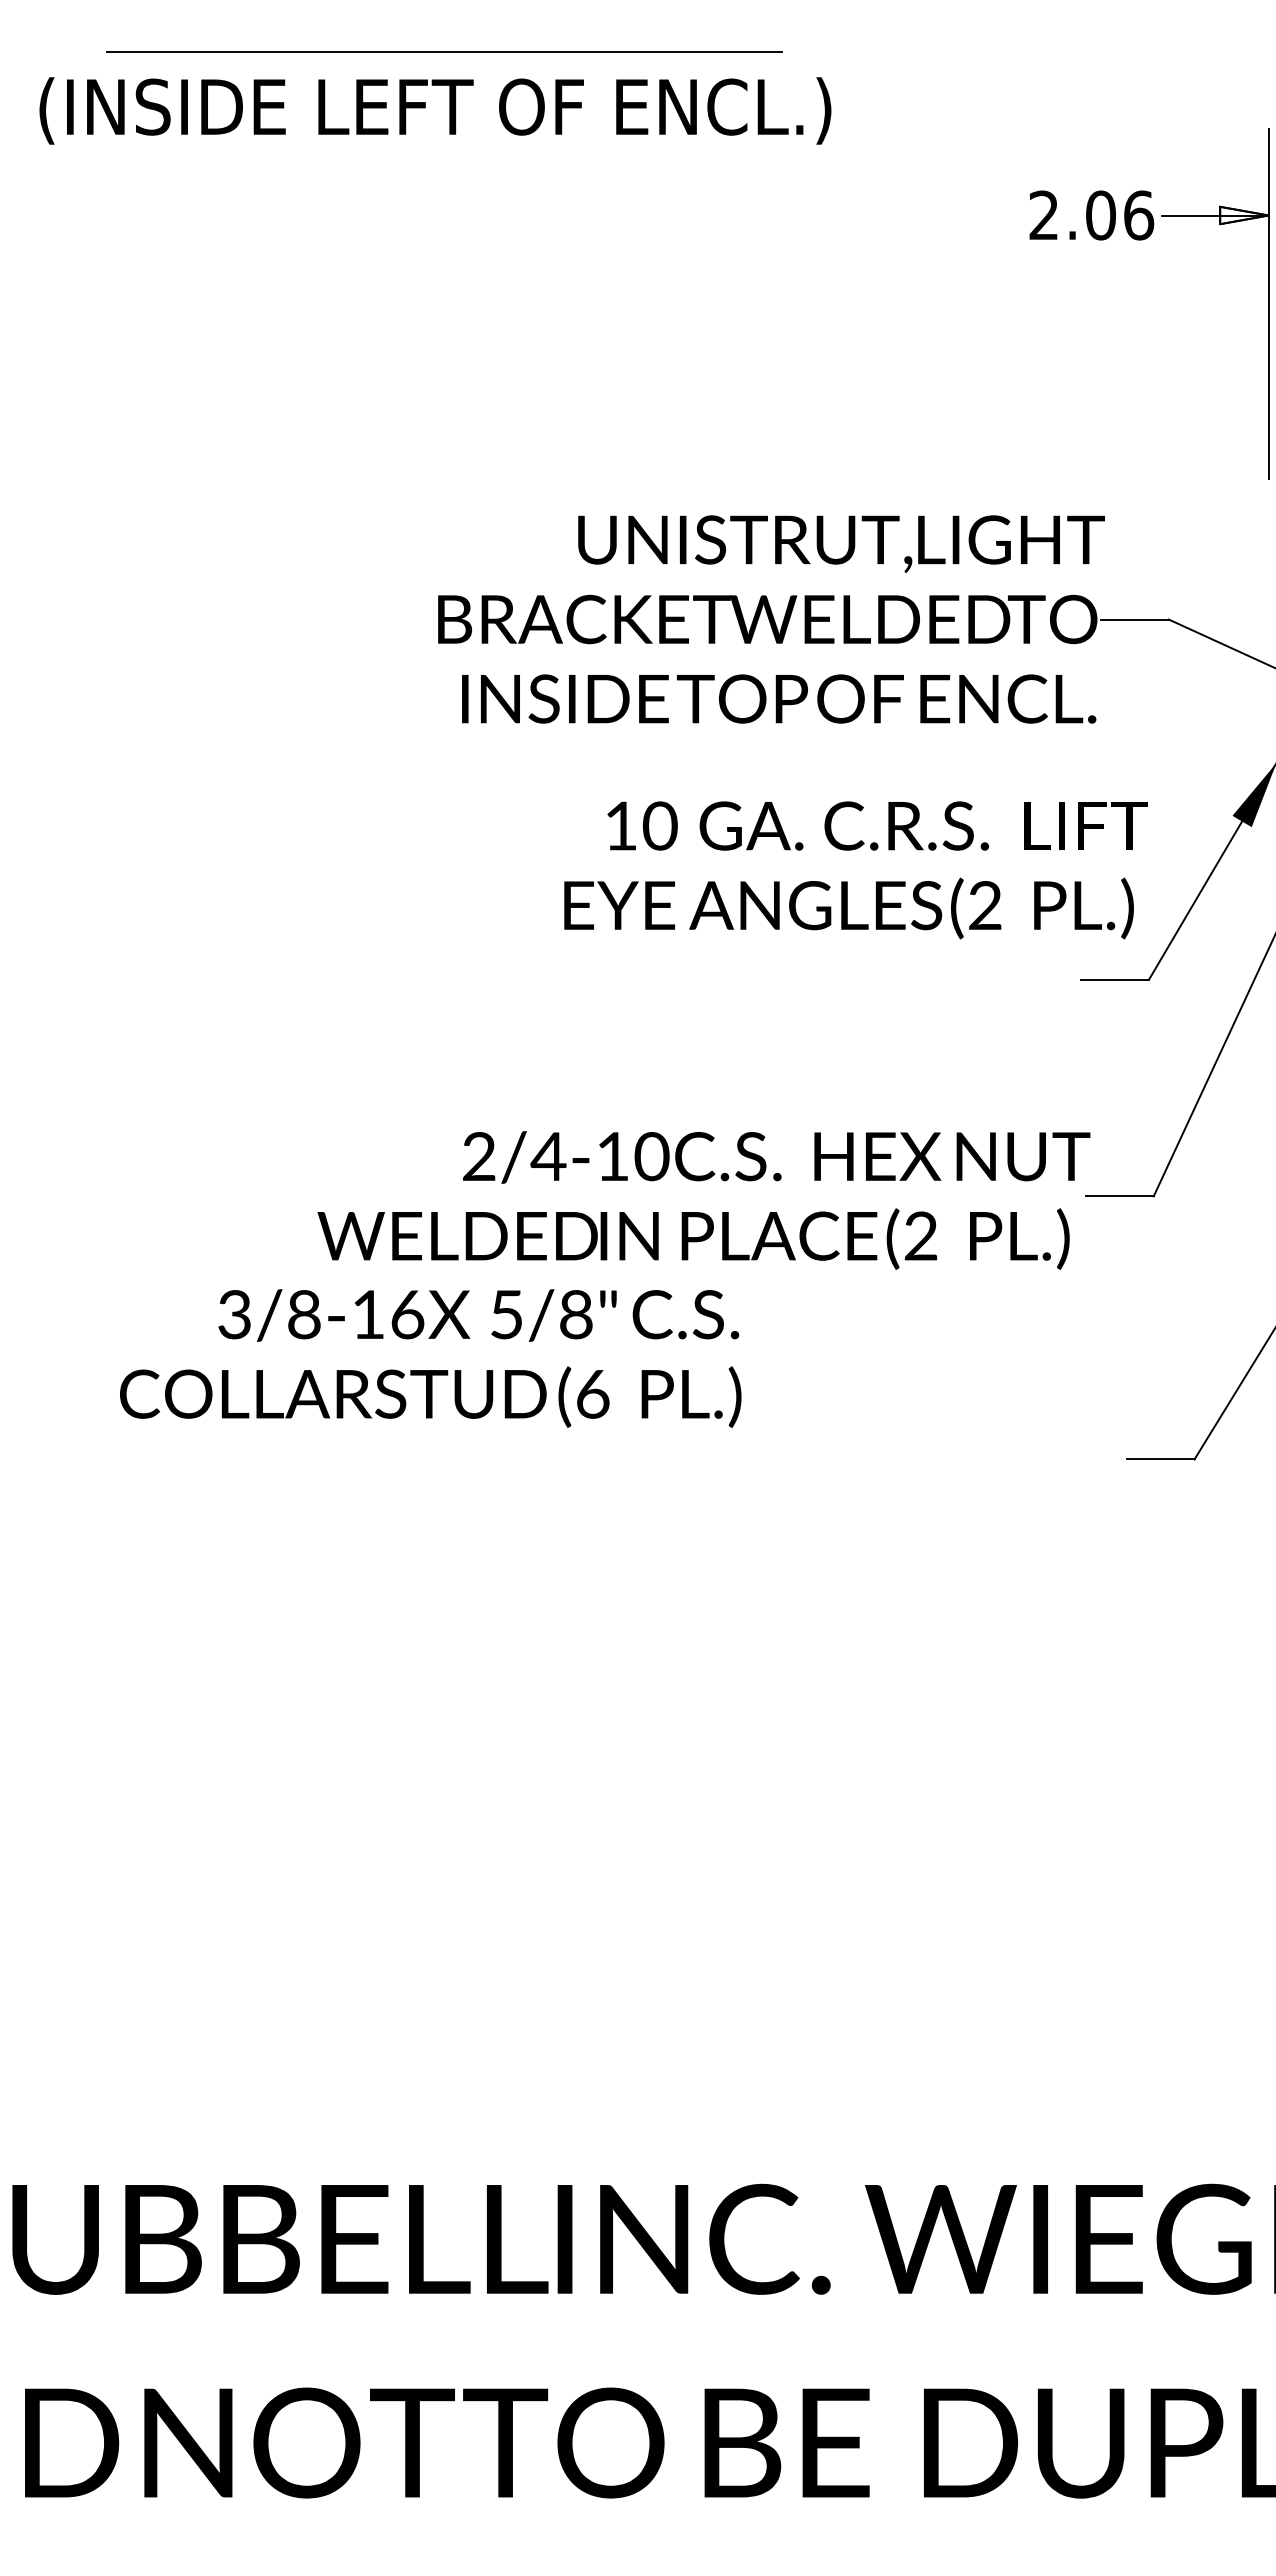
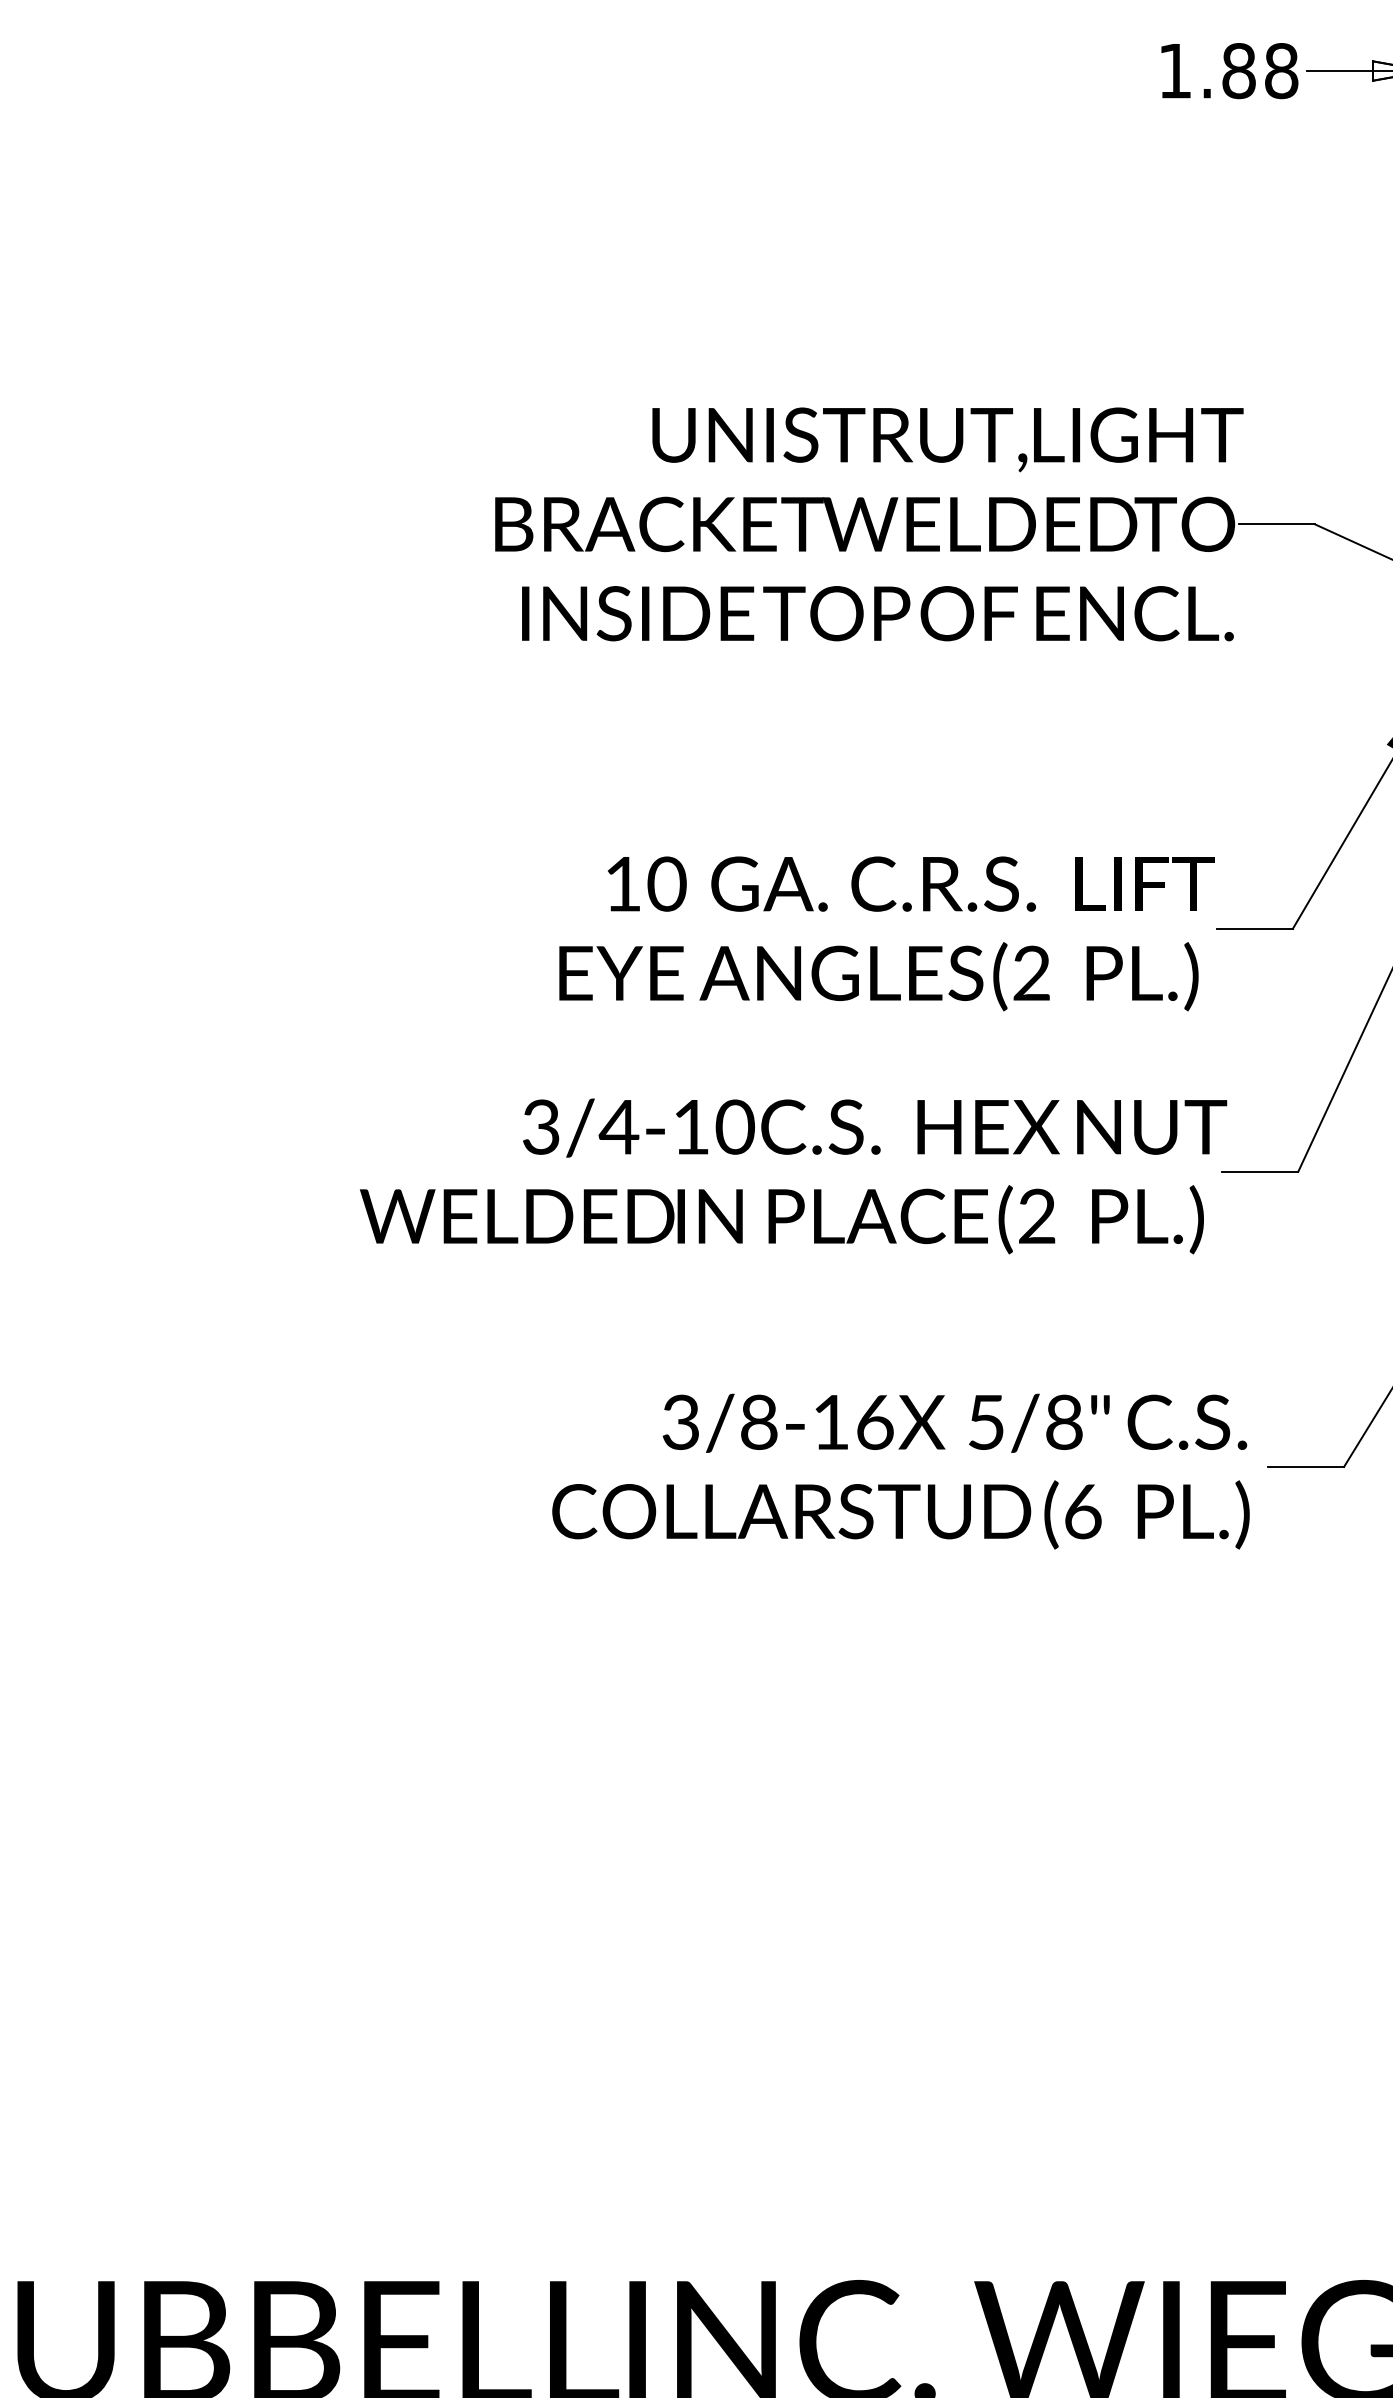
text: (1091, 215) -> (1228, 71), 2.06 -> 1.88
text: (855, 870) -> (886, 934), moved
text: (479, 1157) -> (541, 1128), 2/4-10 -> 3/4-10
text: (430, 1358) -> (900, 1471), moved

